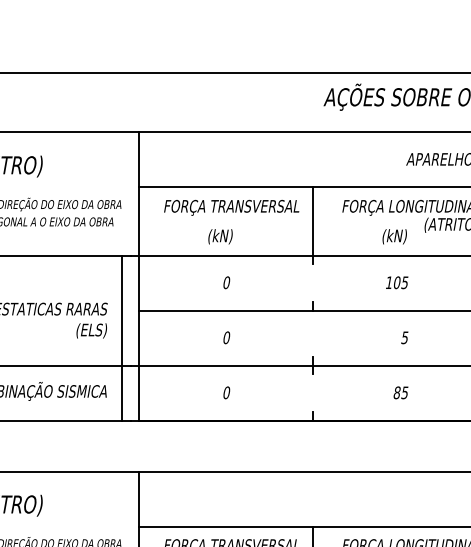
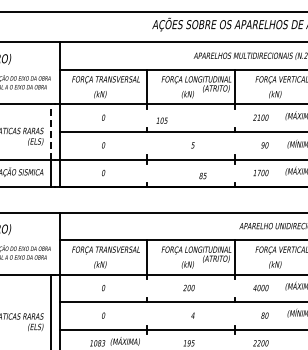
text: (395, 282) -> (161, 120), moved
line: (123, 310) -> (51, 131), solid -> dashed
text: (399, 391) -> (202, 175), moved

